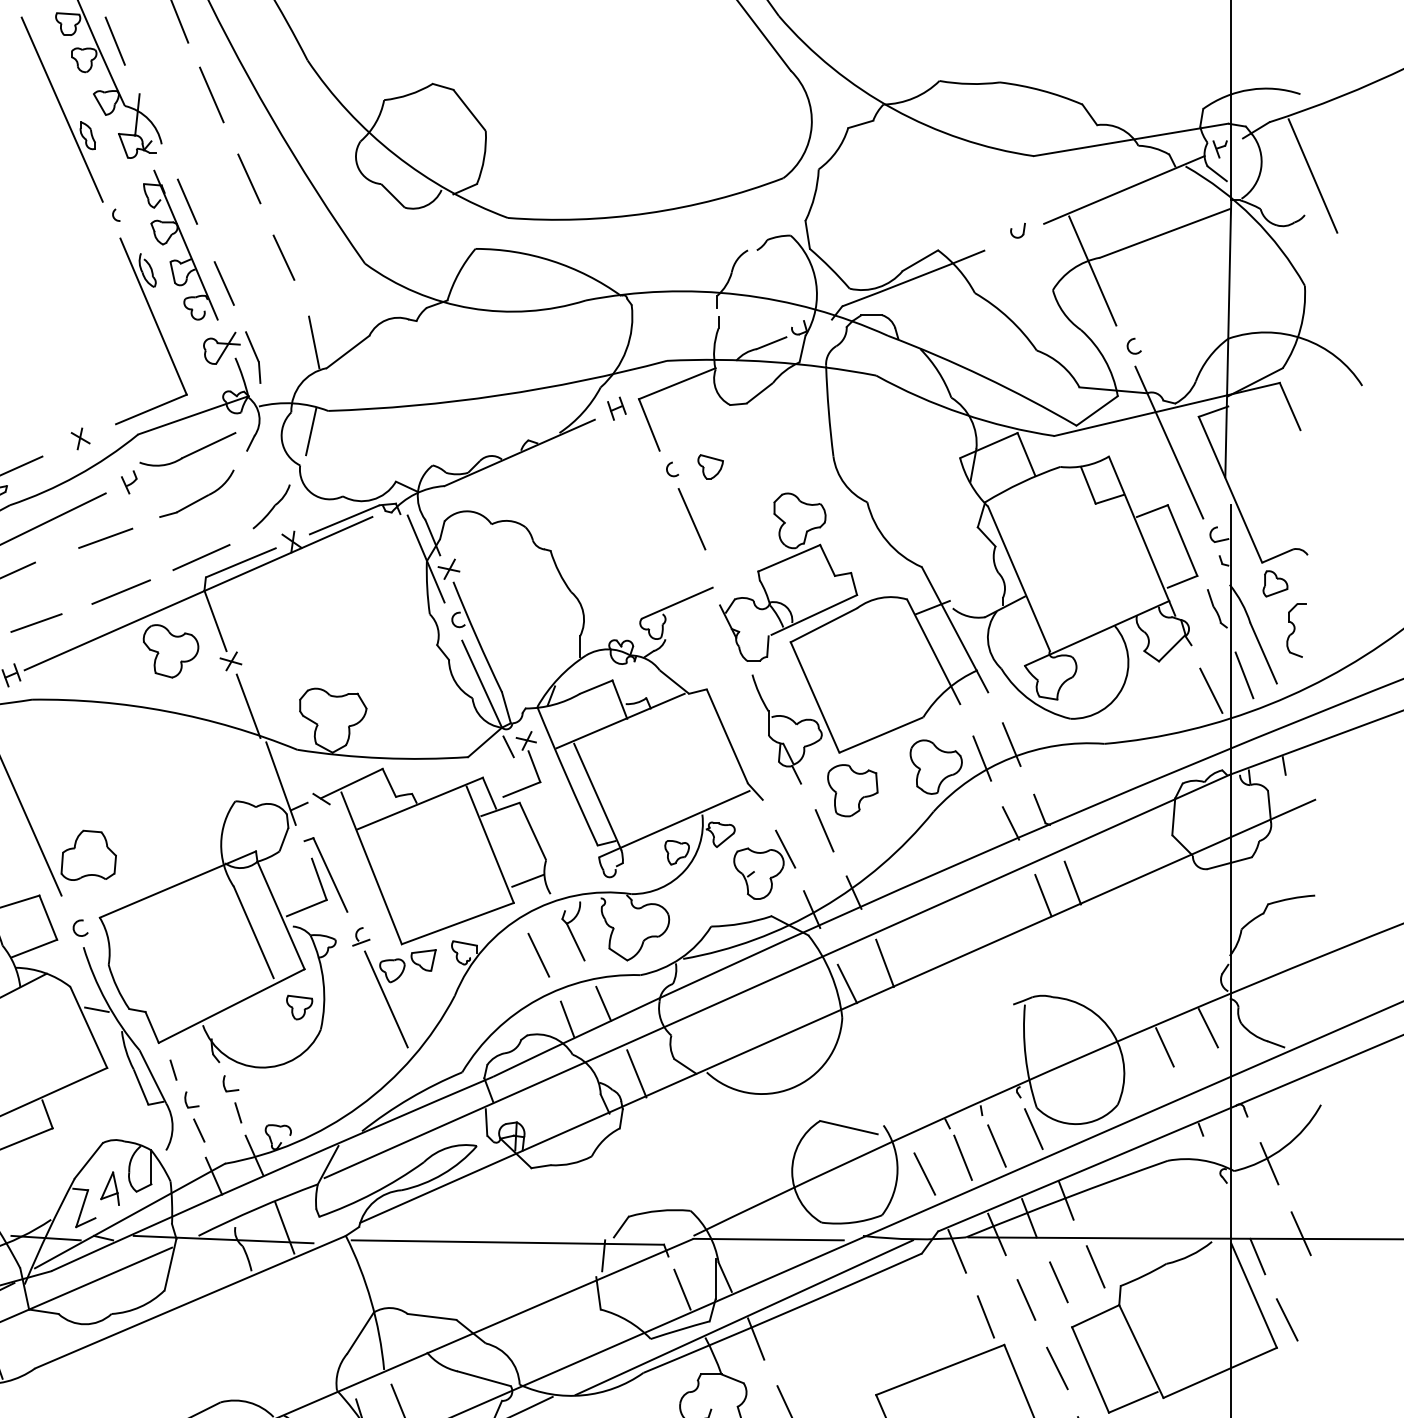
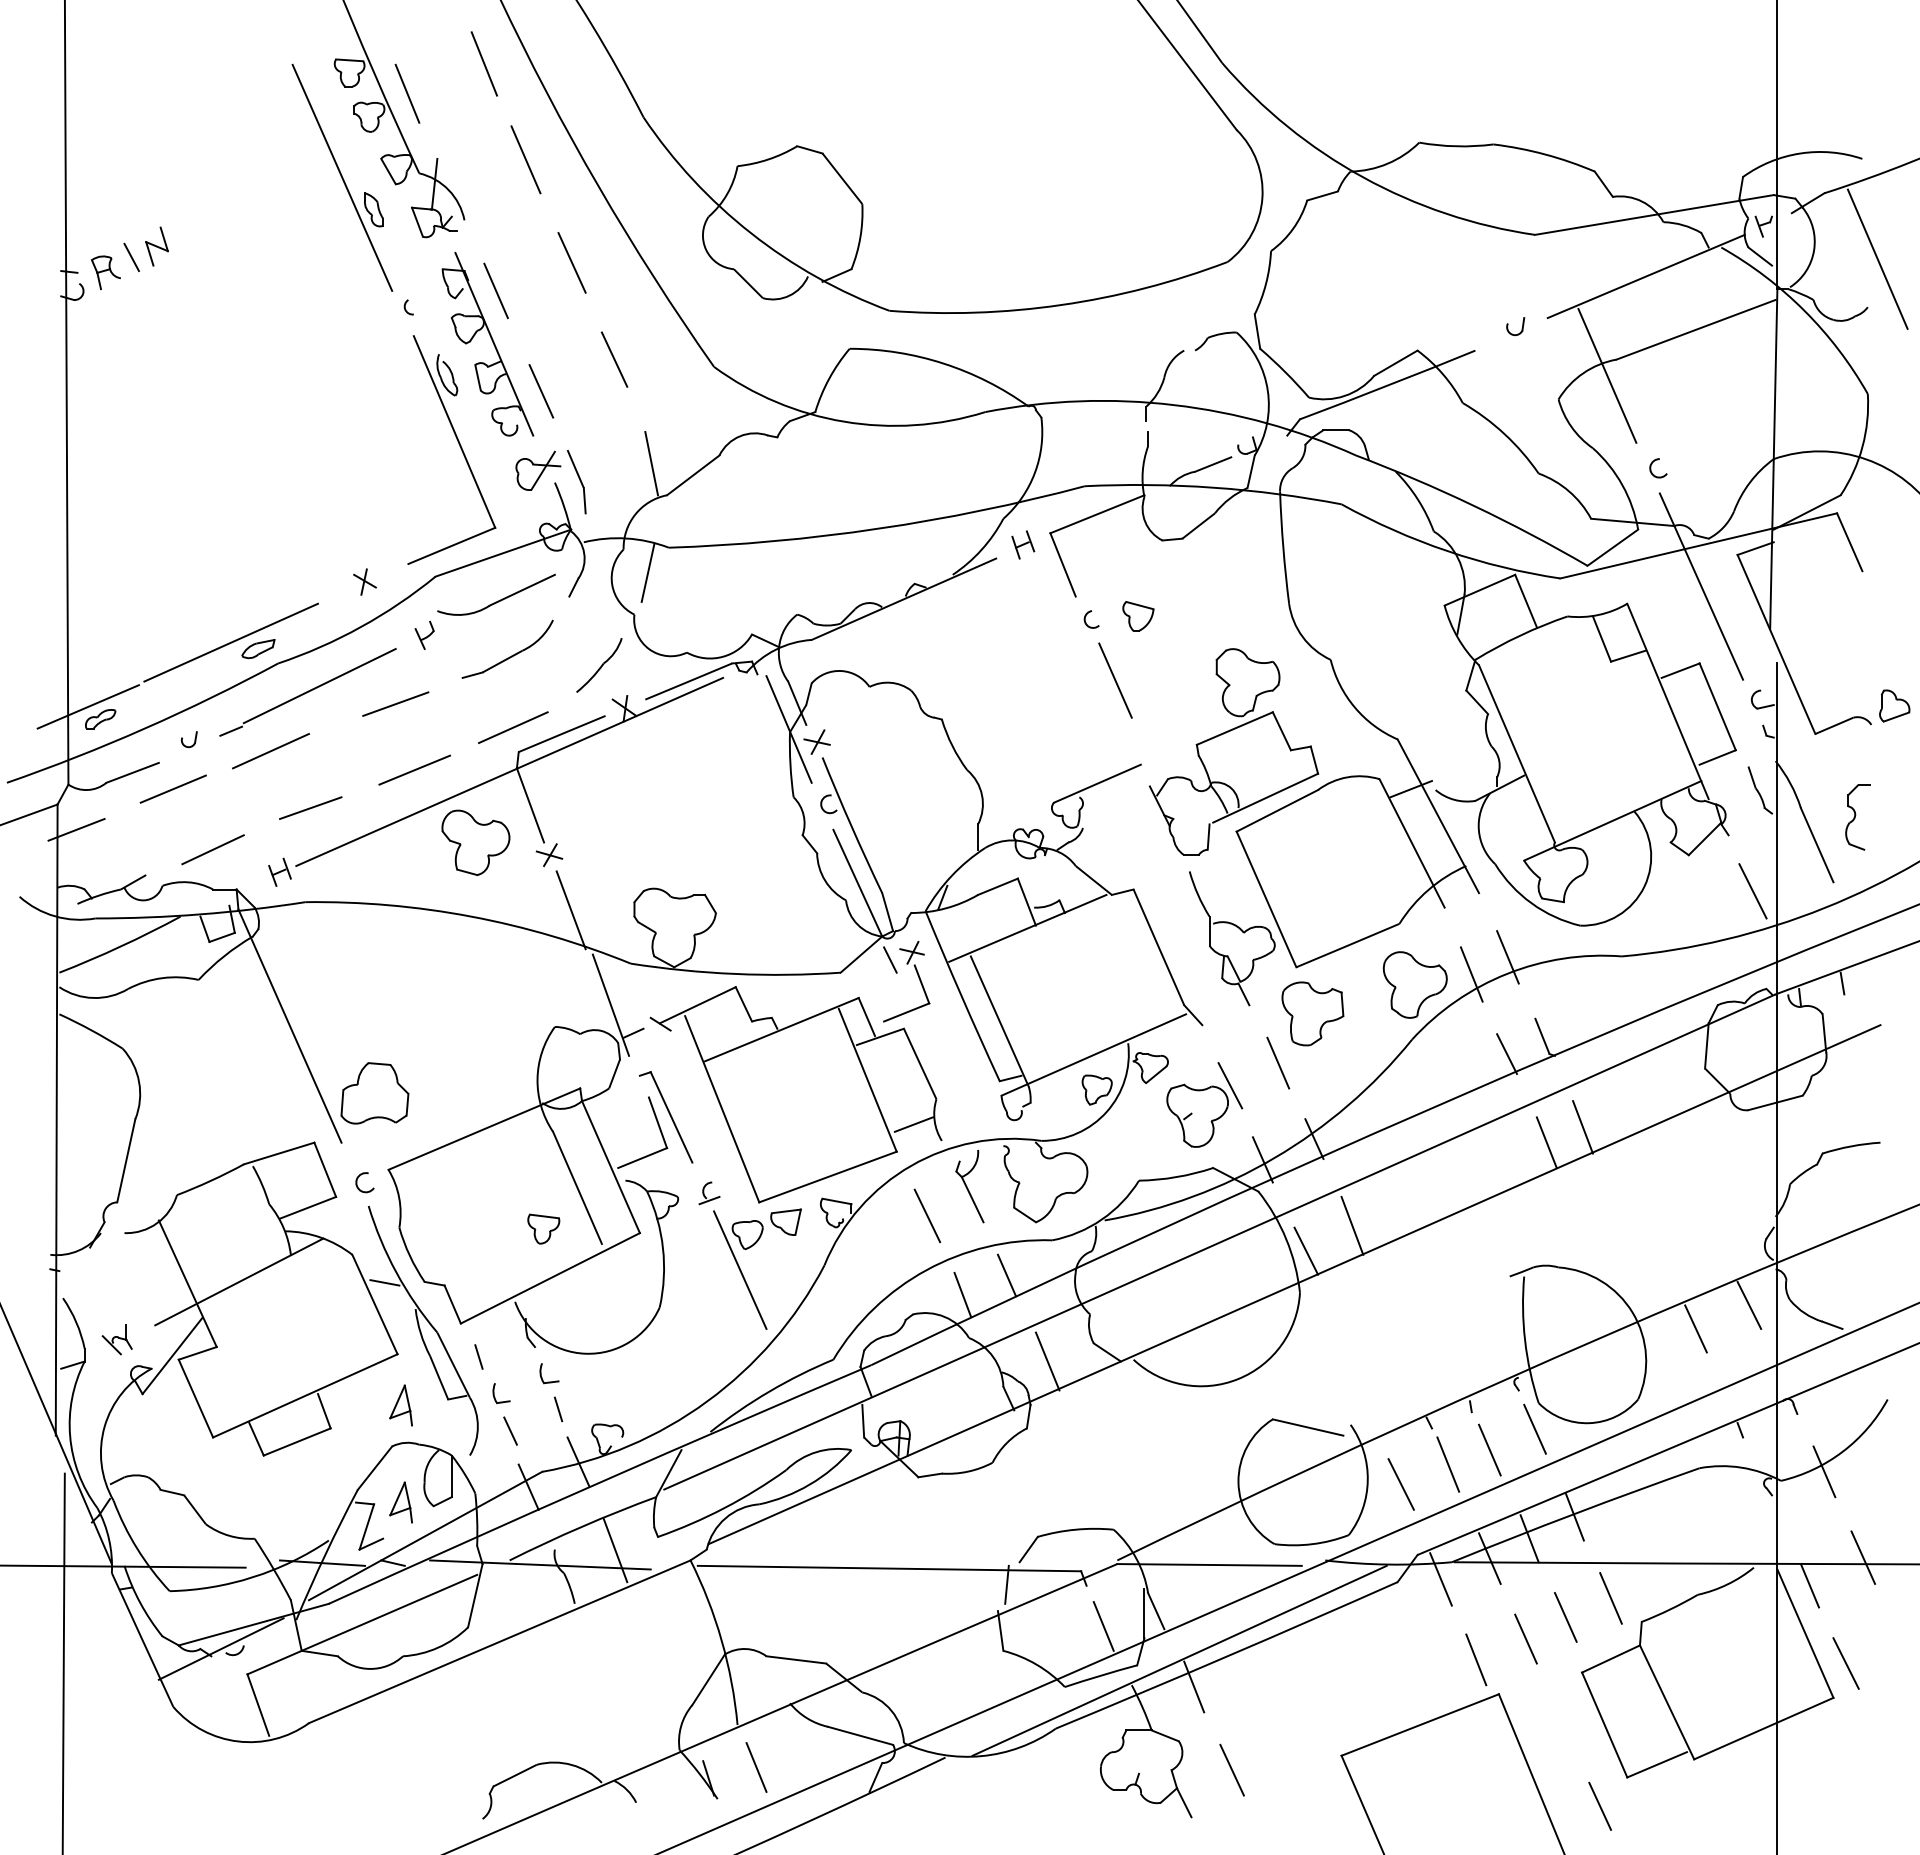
part: (1275, 583) -> (1894, 705), moved
line: (1244, 675) -> (1793, 872), removed
part: (299, 1007) -> (543, 1228), moved
part: (109, 1109) -> (400, 1405), added
line: (1056, 1367) -> (1563, 1722), removed

